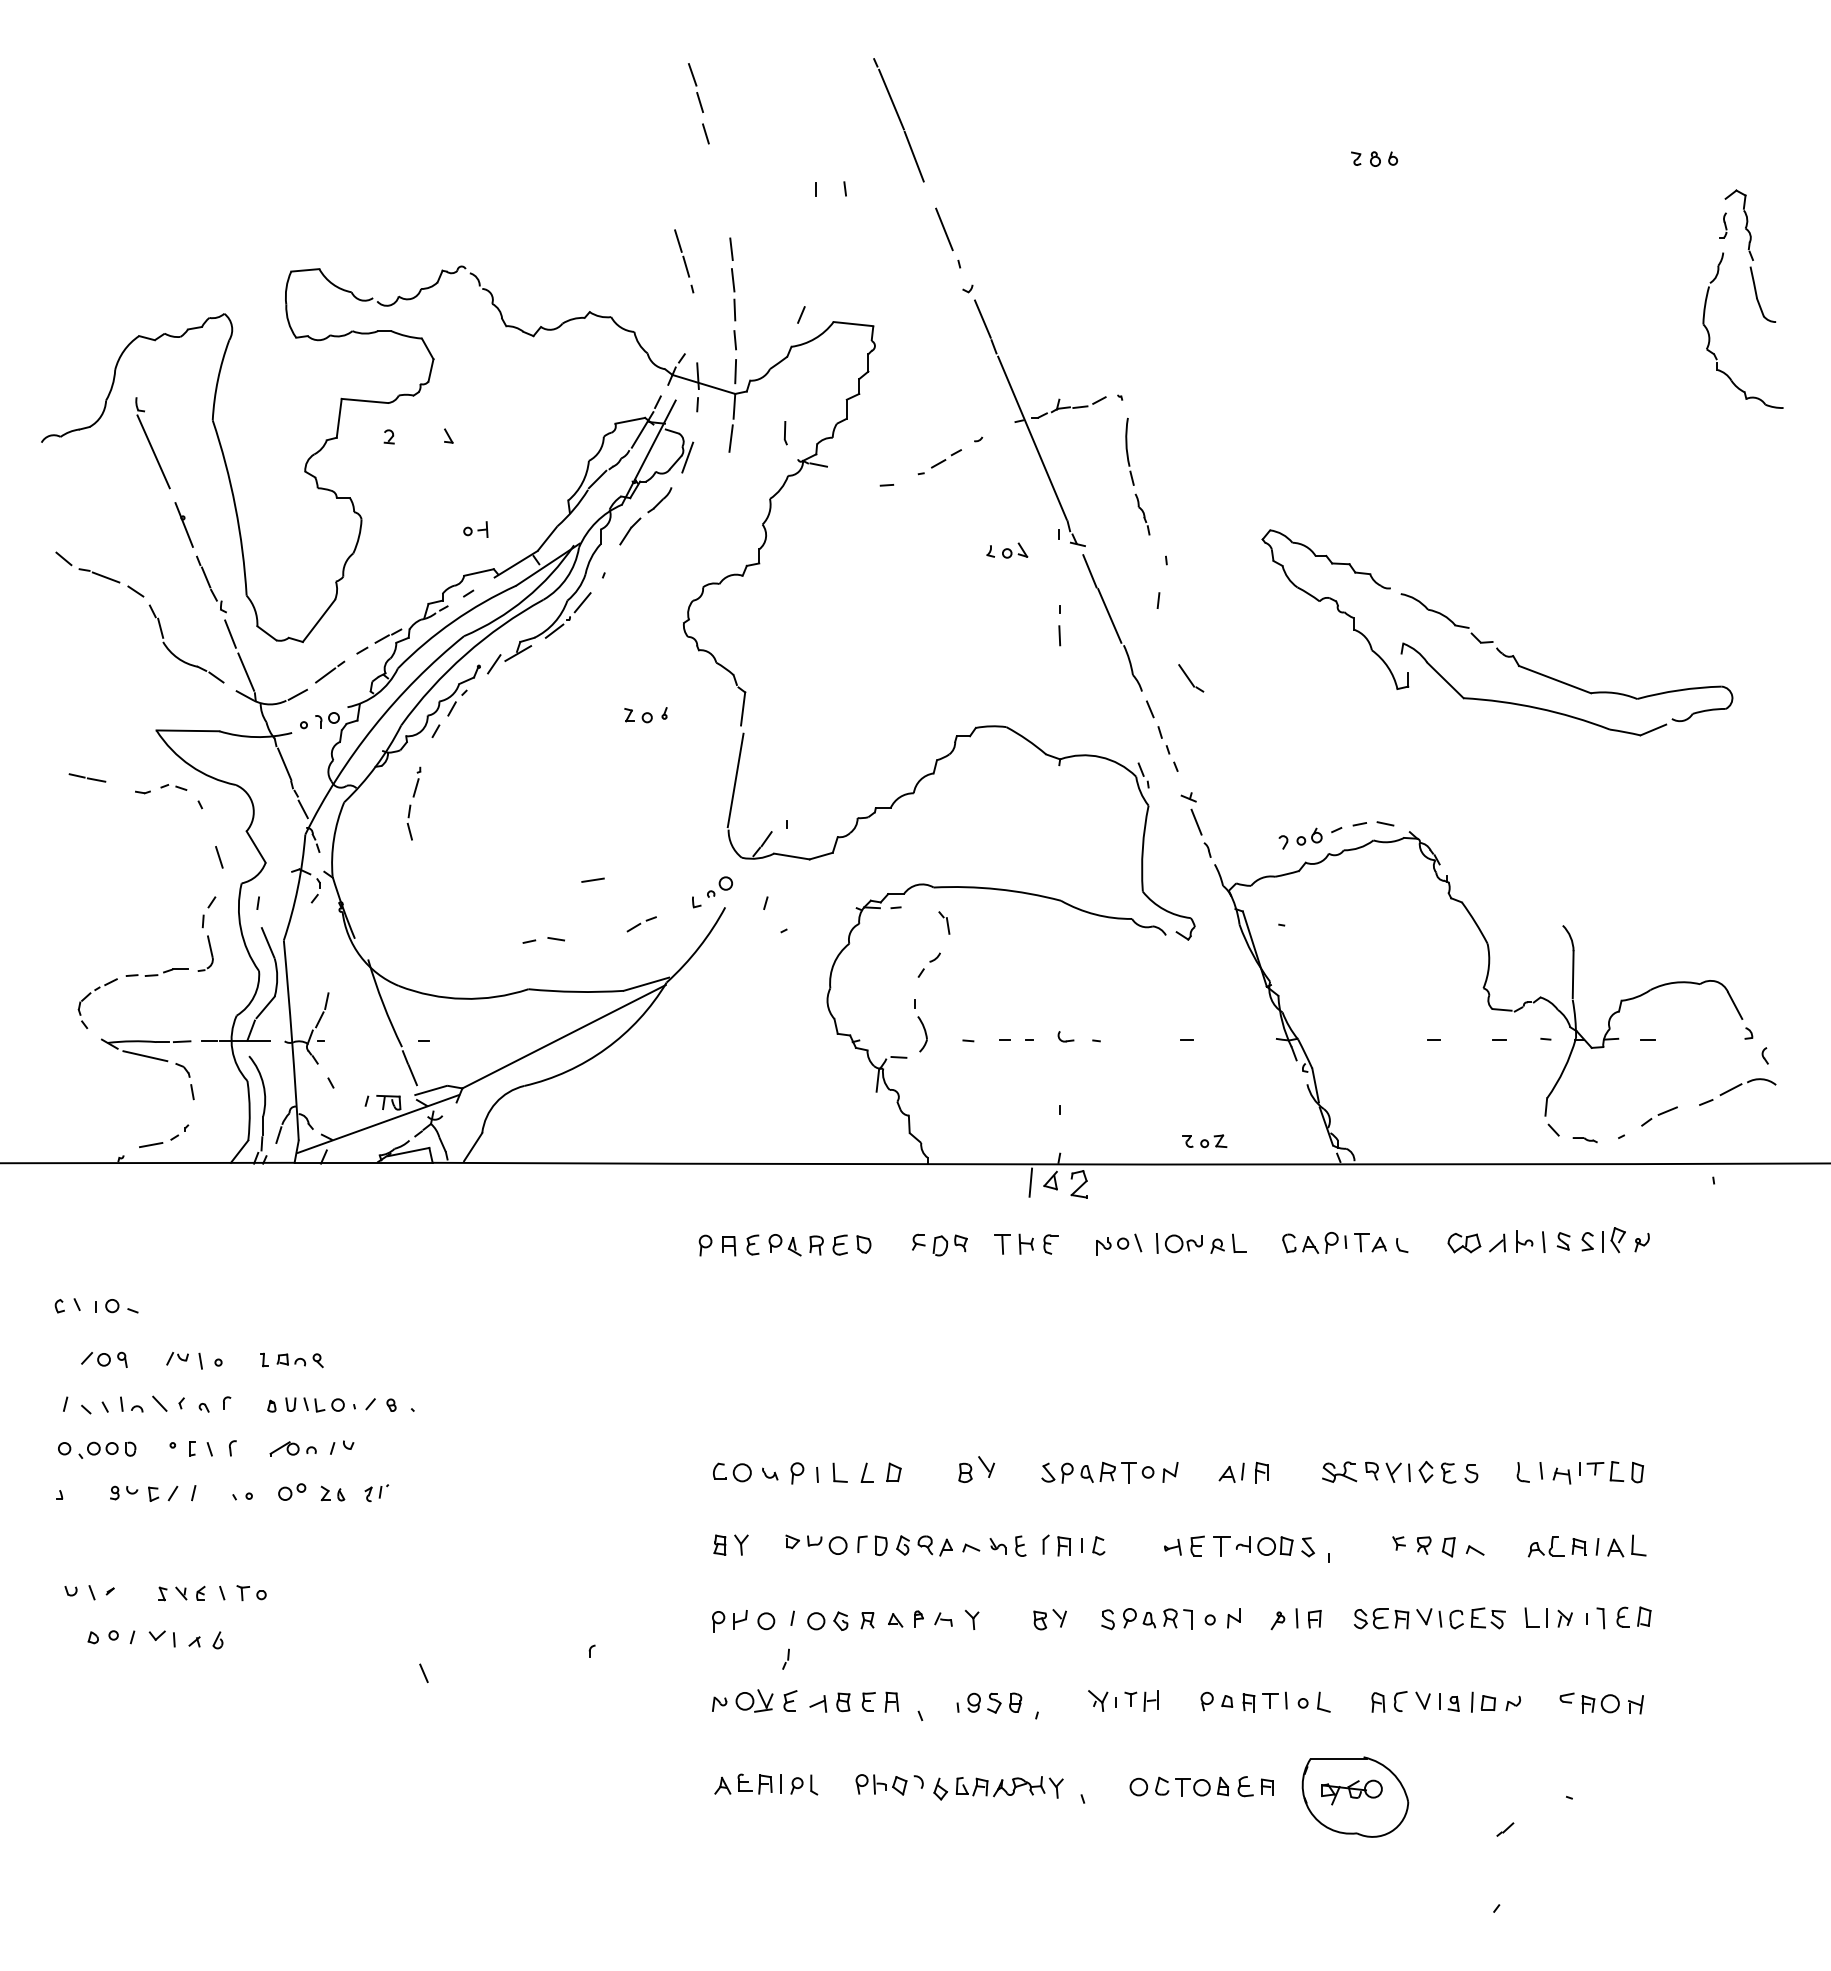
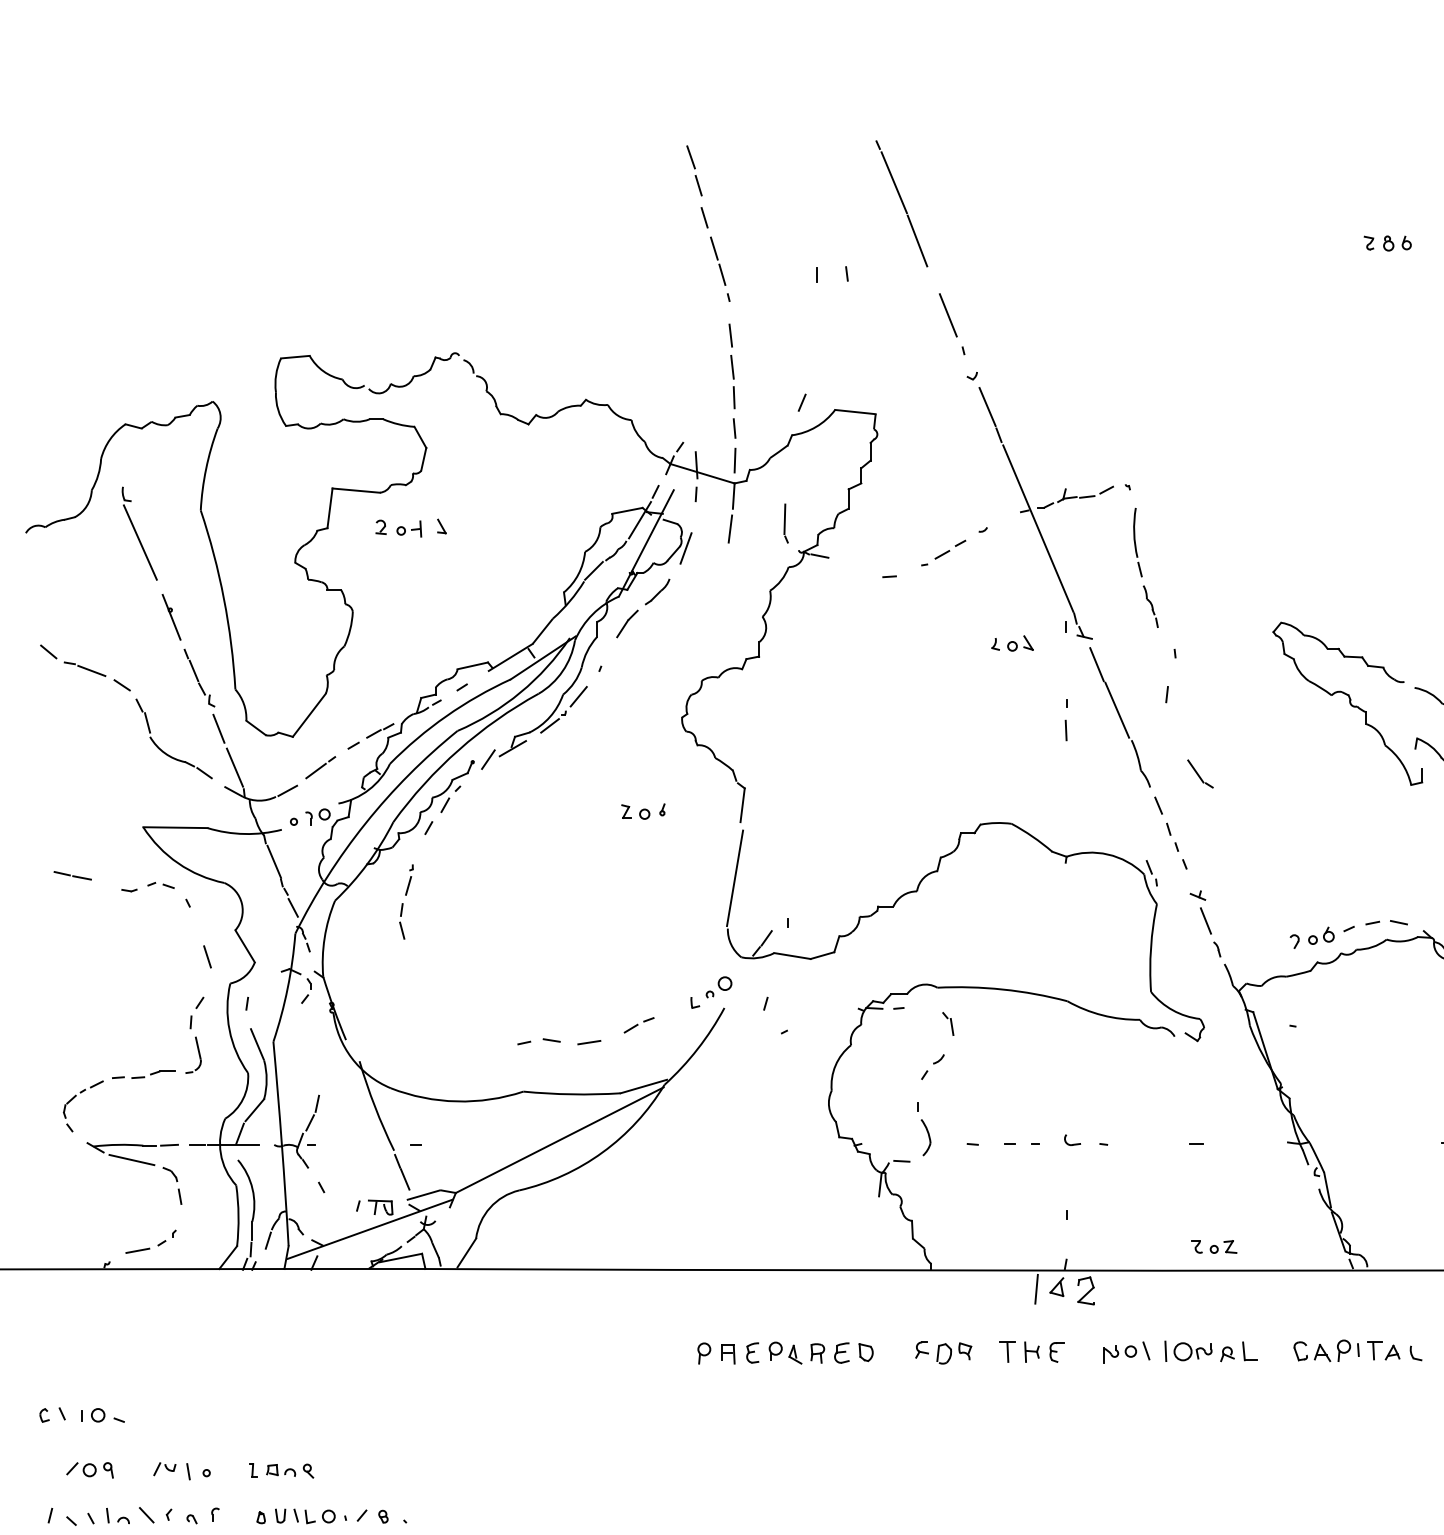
part: (684, 261) -> (720, 269), moved
part: (785, 432) -> (785, 522), size x1.67
part: (475, 529) -> (408, 528), moved
line: (592, 879) -> (588, 1041), moved

